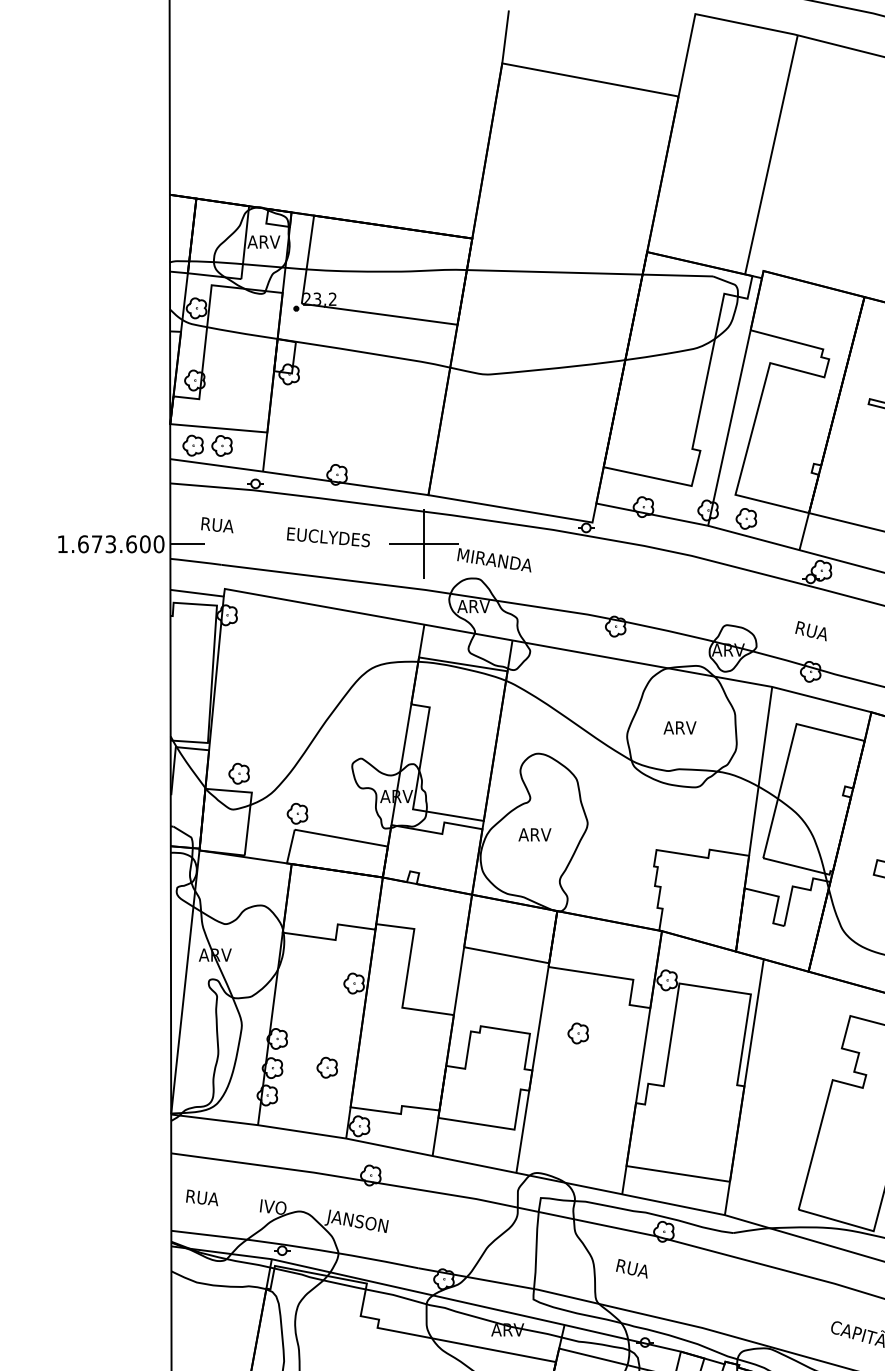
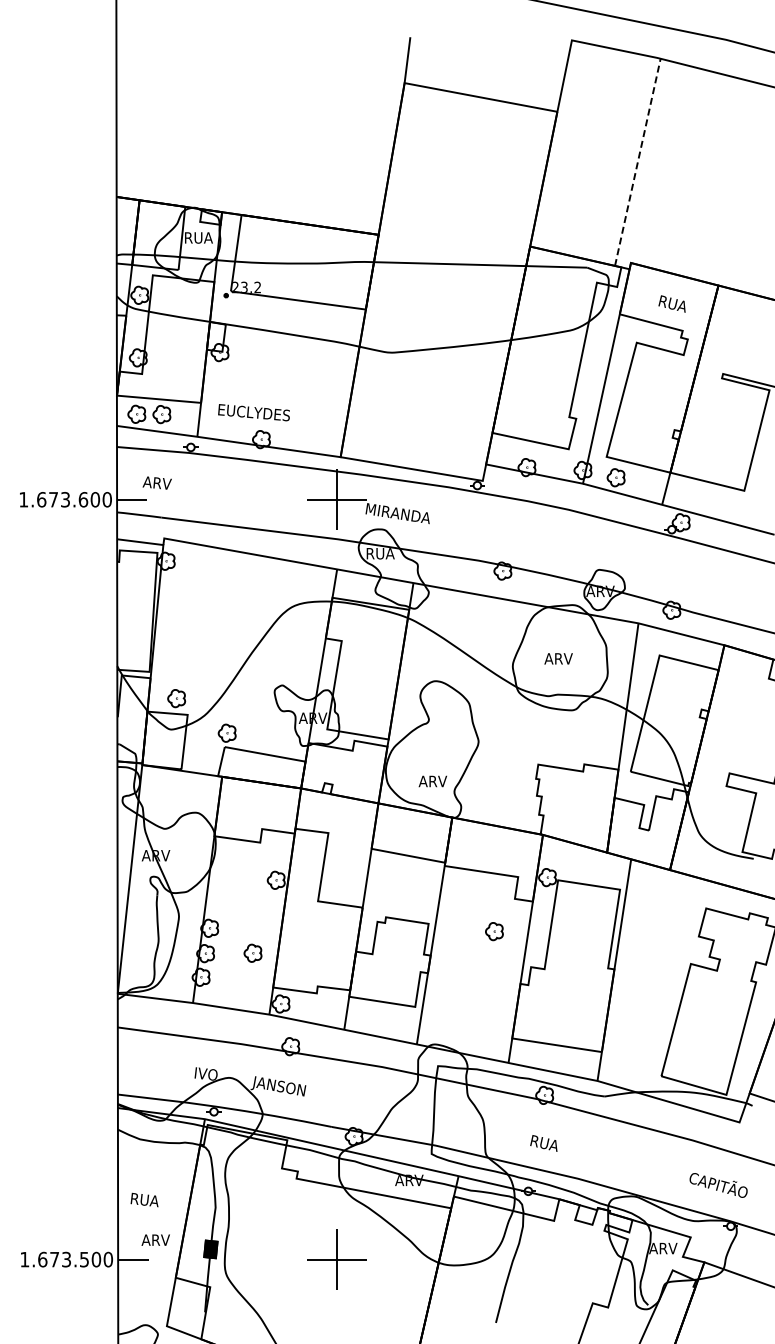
line: (771, 153) -> (637, 161), solid -> dashed
text: (263, 241) -> (197, 237), ARV -> RUA
text: (215, 525) -> (156, 483), RUA -> ARV
text: (327, 537) -> (253, 412), moved
text: (473, 606) -> (379, 553), ARV -> RUA
text: (810, 630) -> (671, 303), moved
text: (534, 834) -> (432, 781), moved
part: (578, 1033) -> (494, 931), moved
text: (202, 1197) -> (144, 1199), moved
text: (631, 1268) -> (543, 1143), moved

